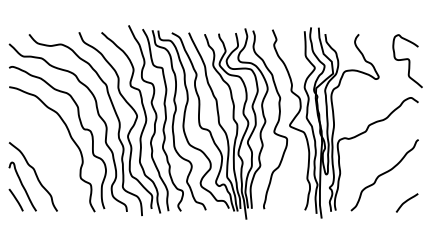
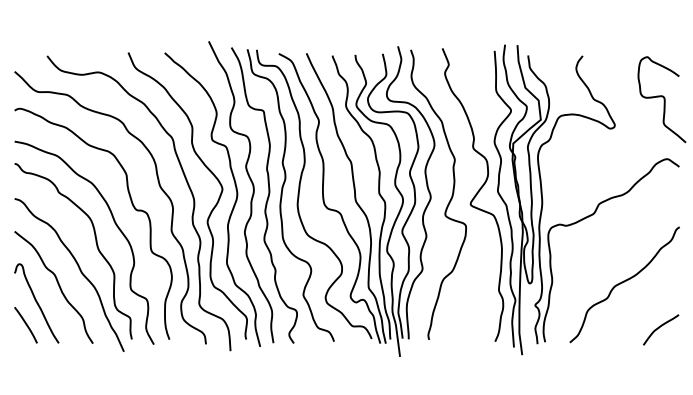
part: (45, 158) -> (73, 257), added

